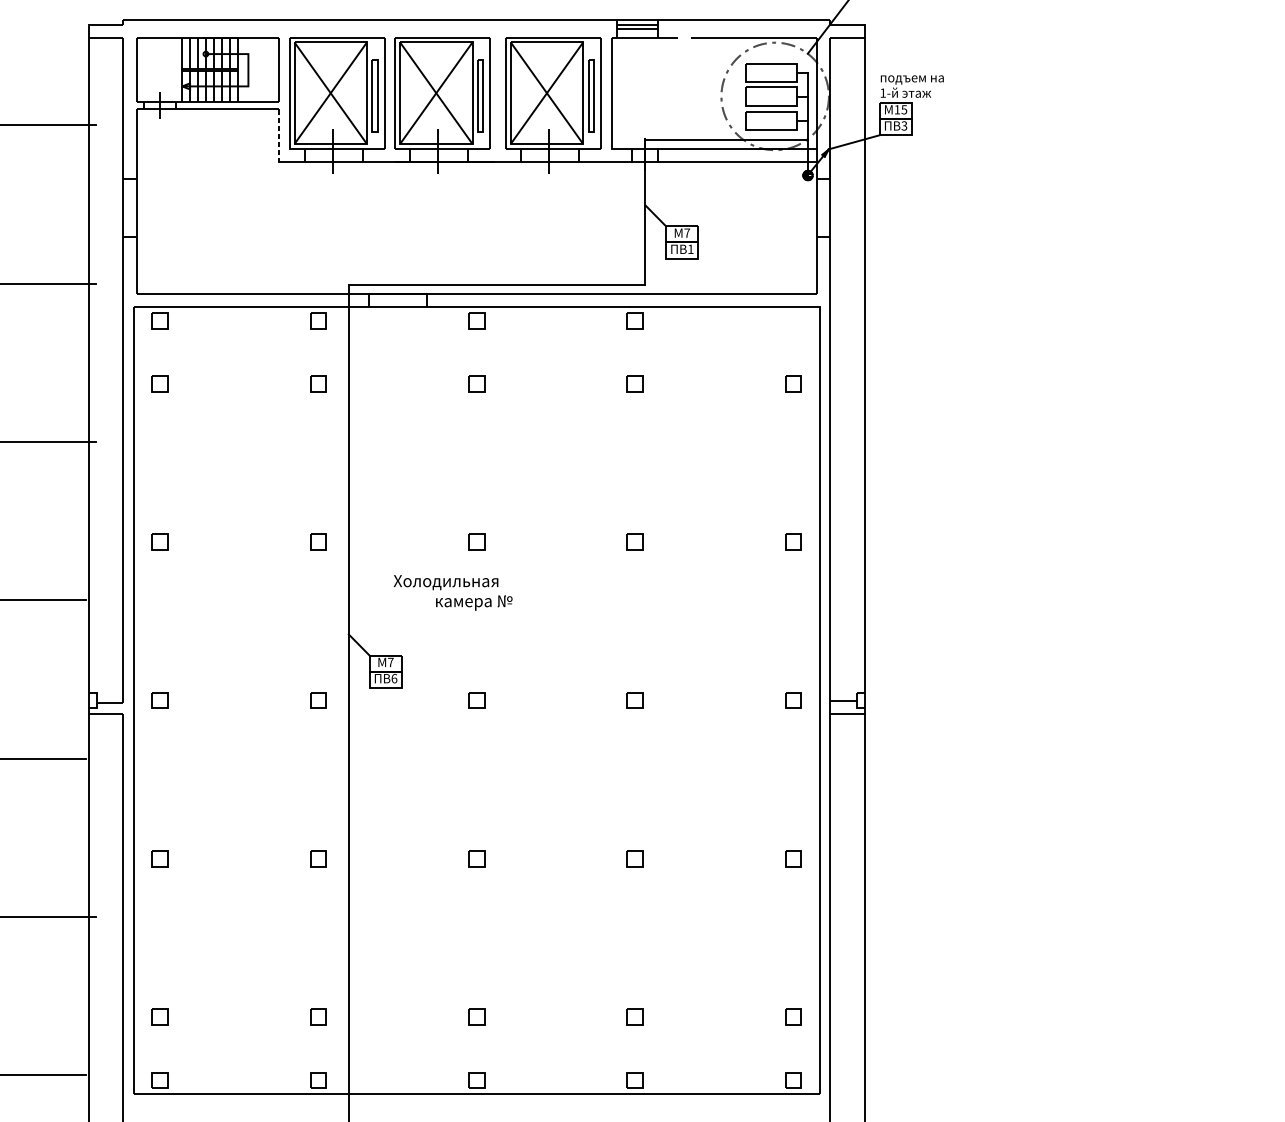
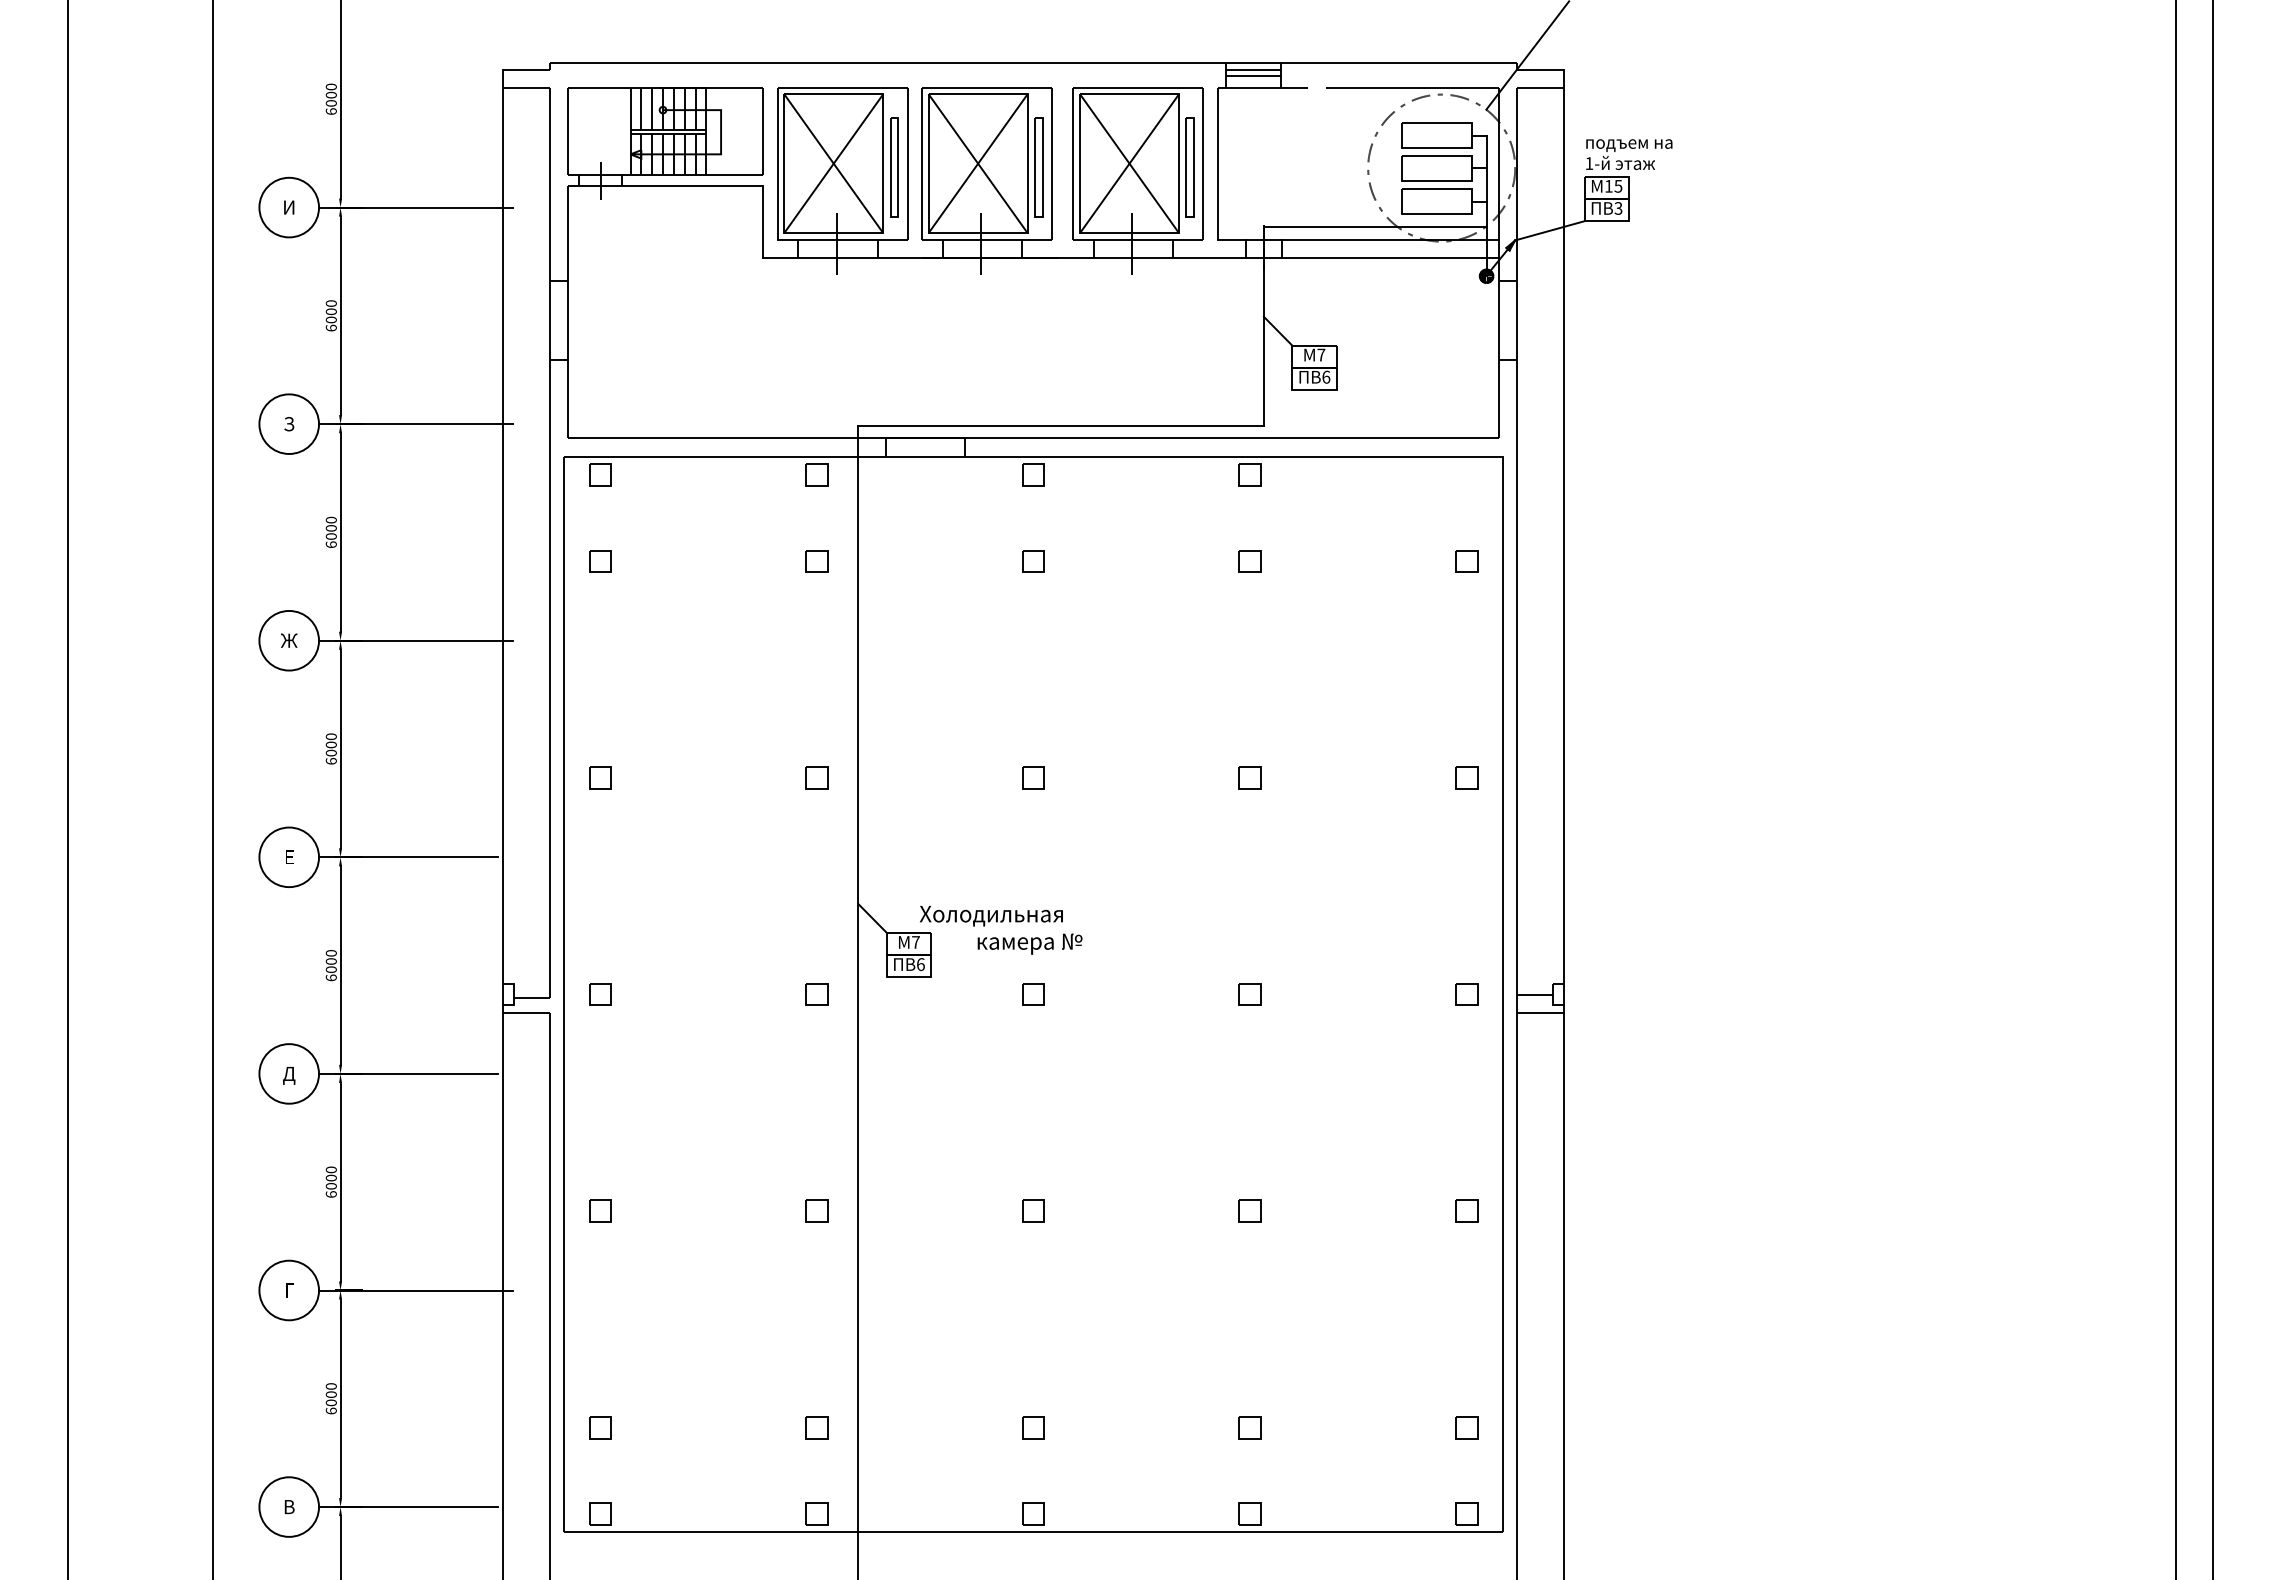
line: (279, 136) -> (763, 222), dashed -> solid
text: (690, 248) -> (1326, 376), 1 -> 6
text: (453, 593) -> (1001, 930), moved

